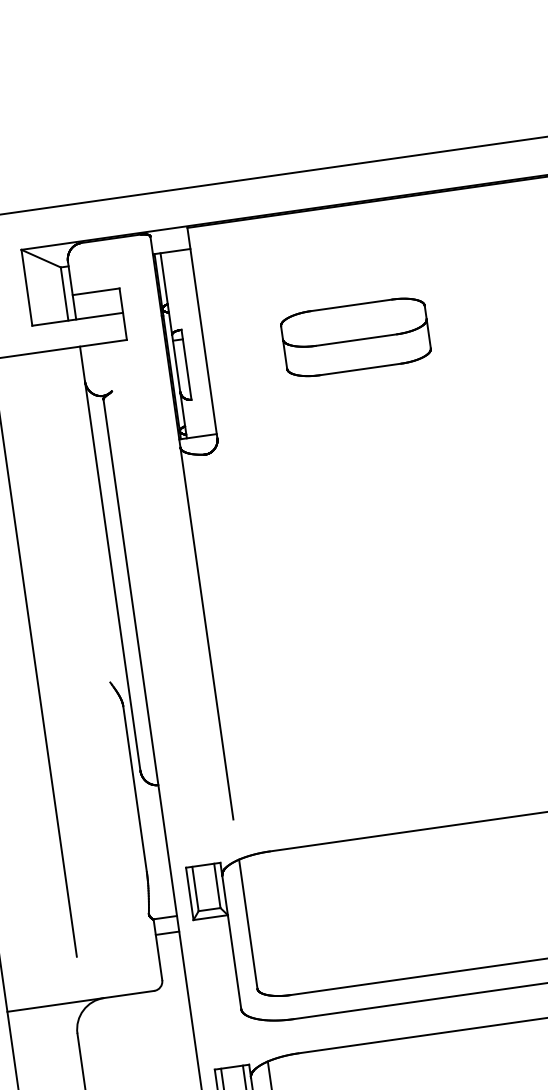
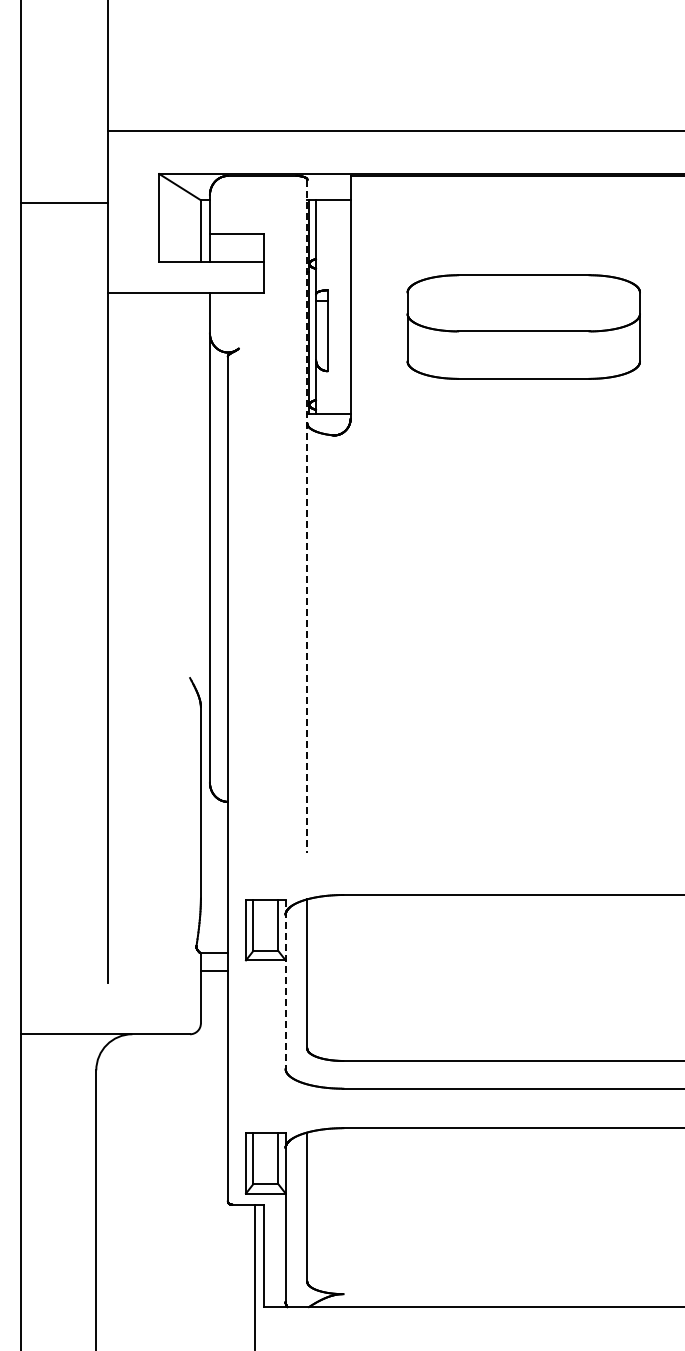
part: (355, 336) -> (523, 326), size x1.4
line: (192, 528) -> (307, 516), solid -> dashed
line: (230, 936) -> (285, 984), solid -> dashed

